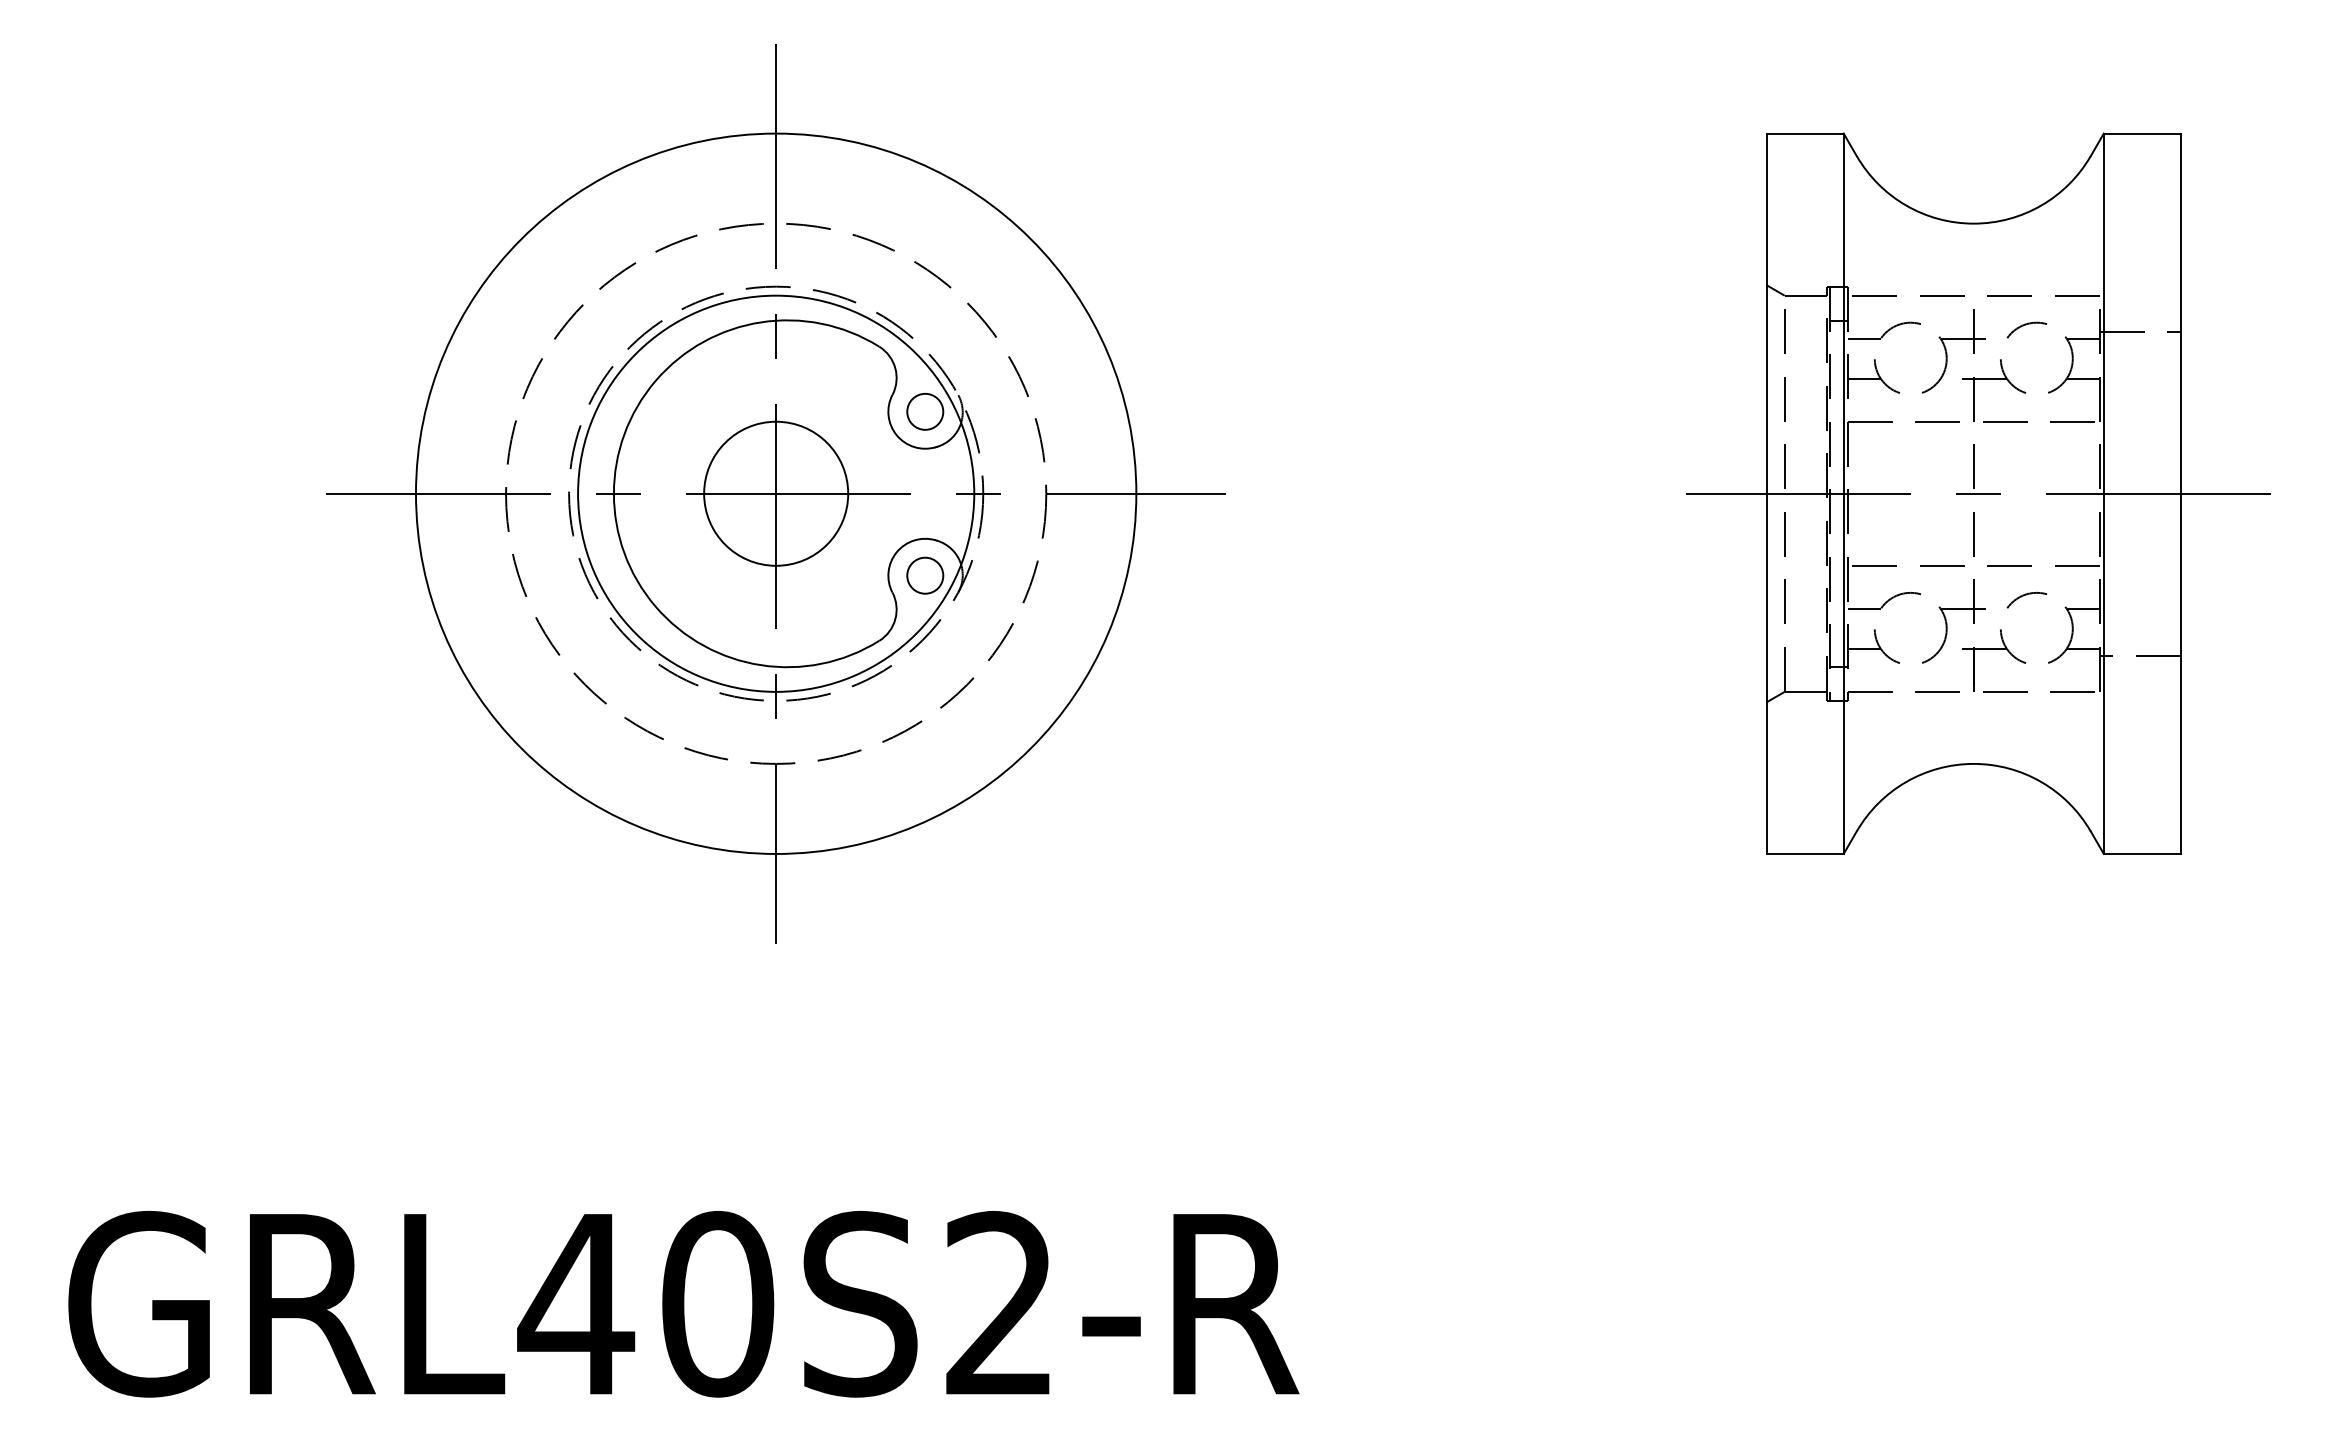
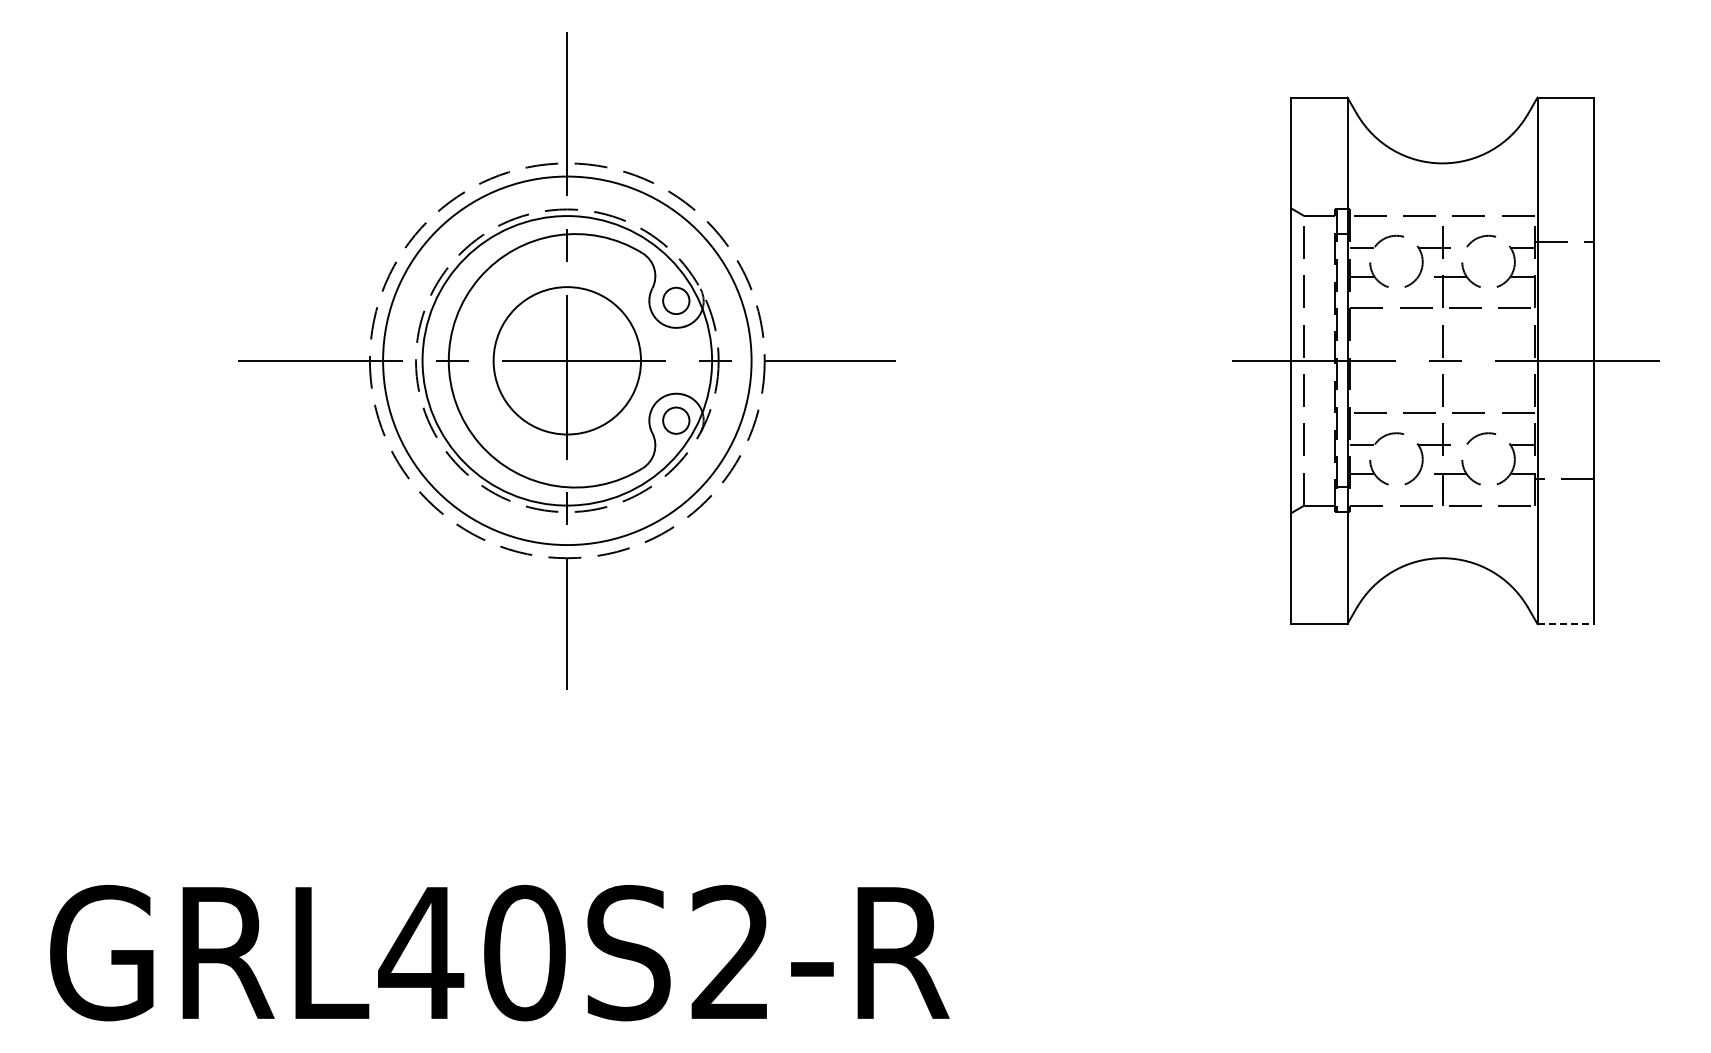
circle: (775, 493) -> (566, 360), size x1.4
circle: (776, 493) -> (567, 360), size x0.7
line: (2143, 854) -> (1566, 624), solid -> dashed

